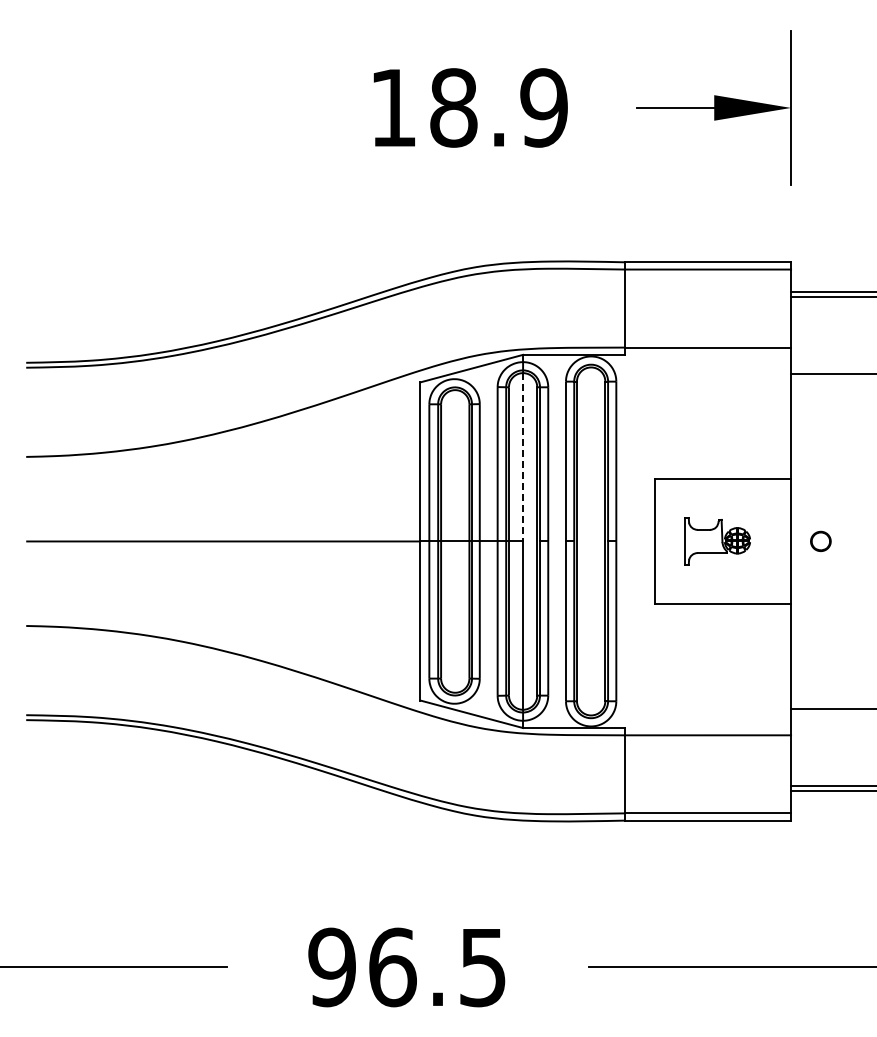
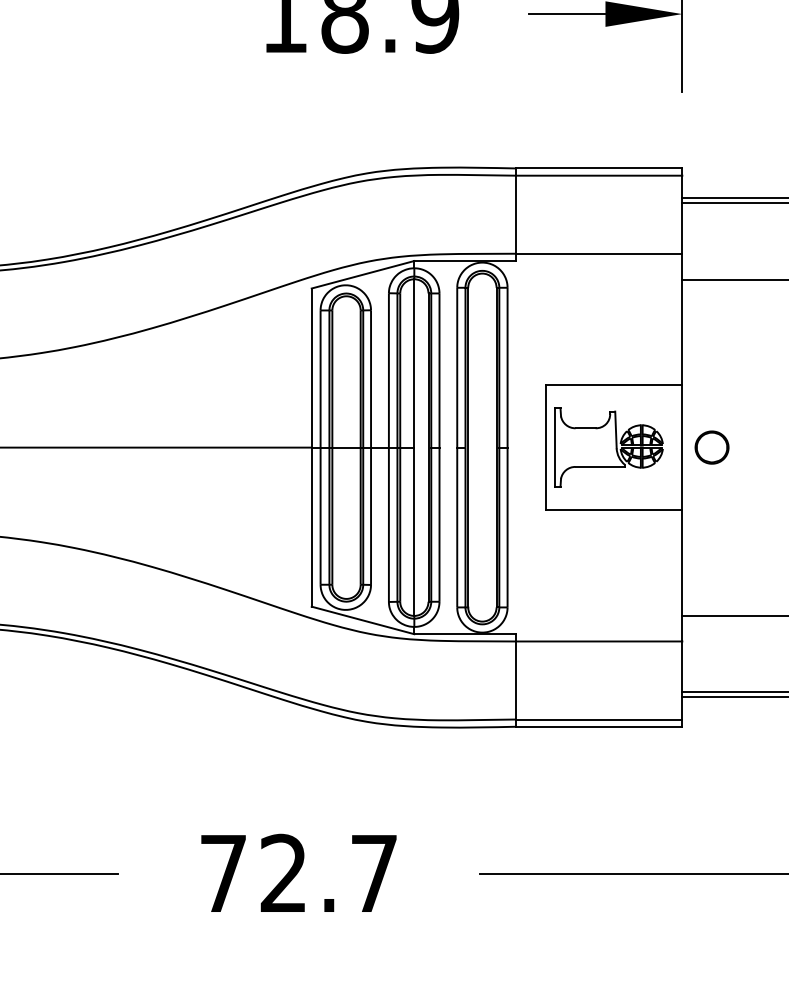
line: (523, 457) -> (414, 363), dashed -> solid
part: (717, 541) -> (608, 447), size x1.67
part: (820, 541) -> (711, 447), size x1.67
text: (406, 967) -> (297, 873), 96.5 -> 72.7

